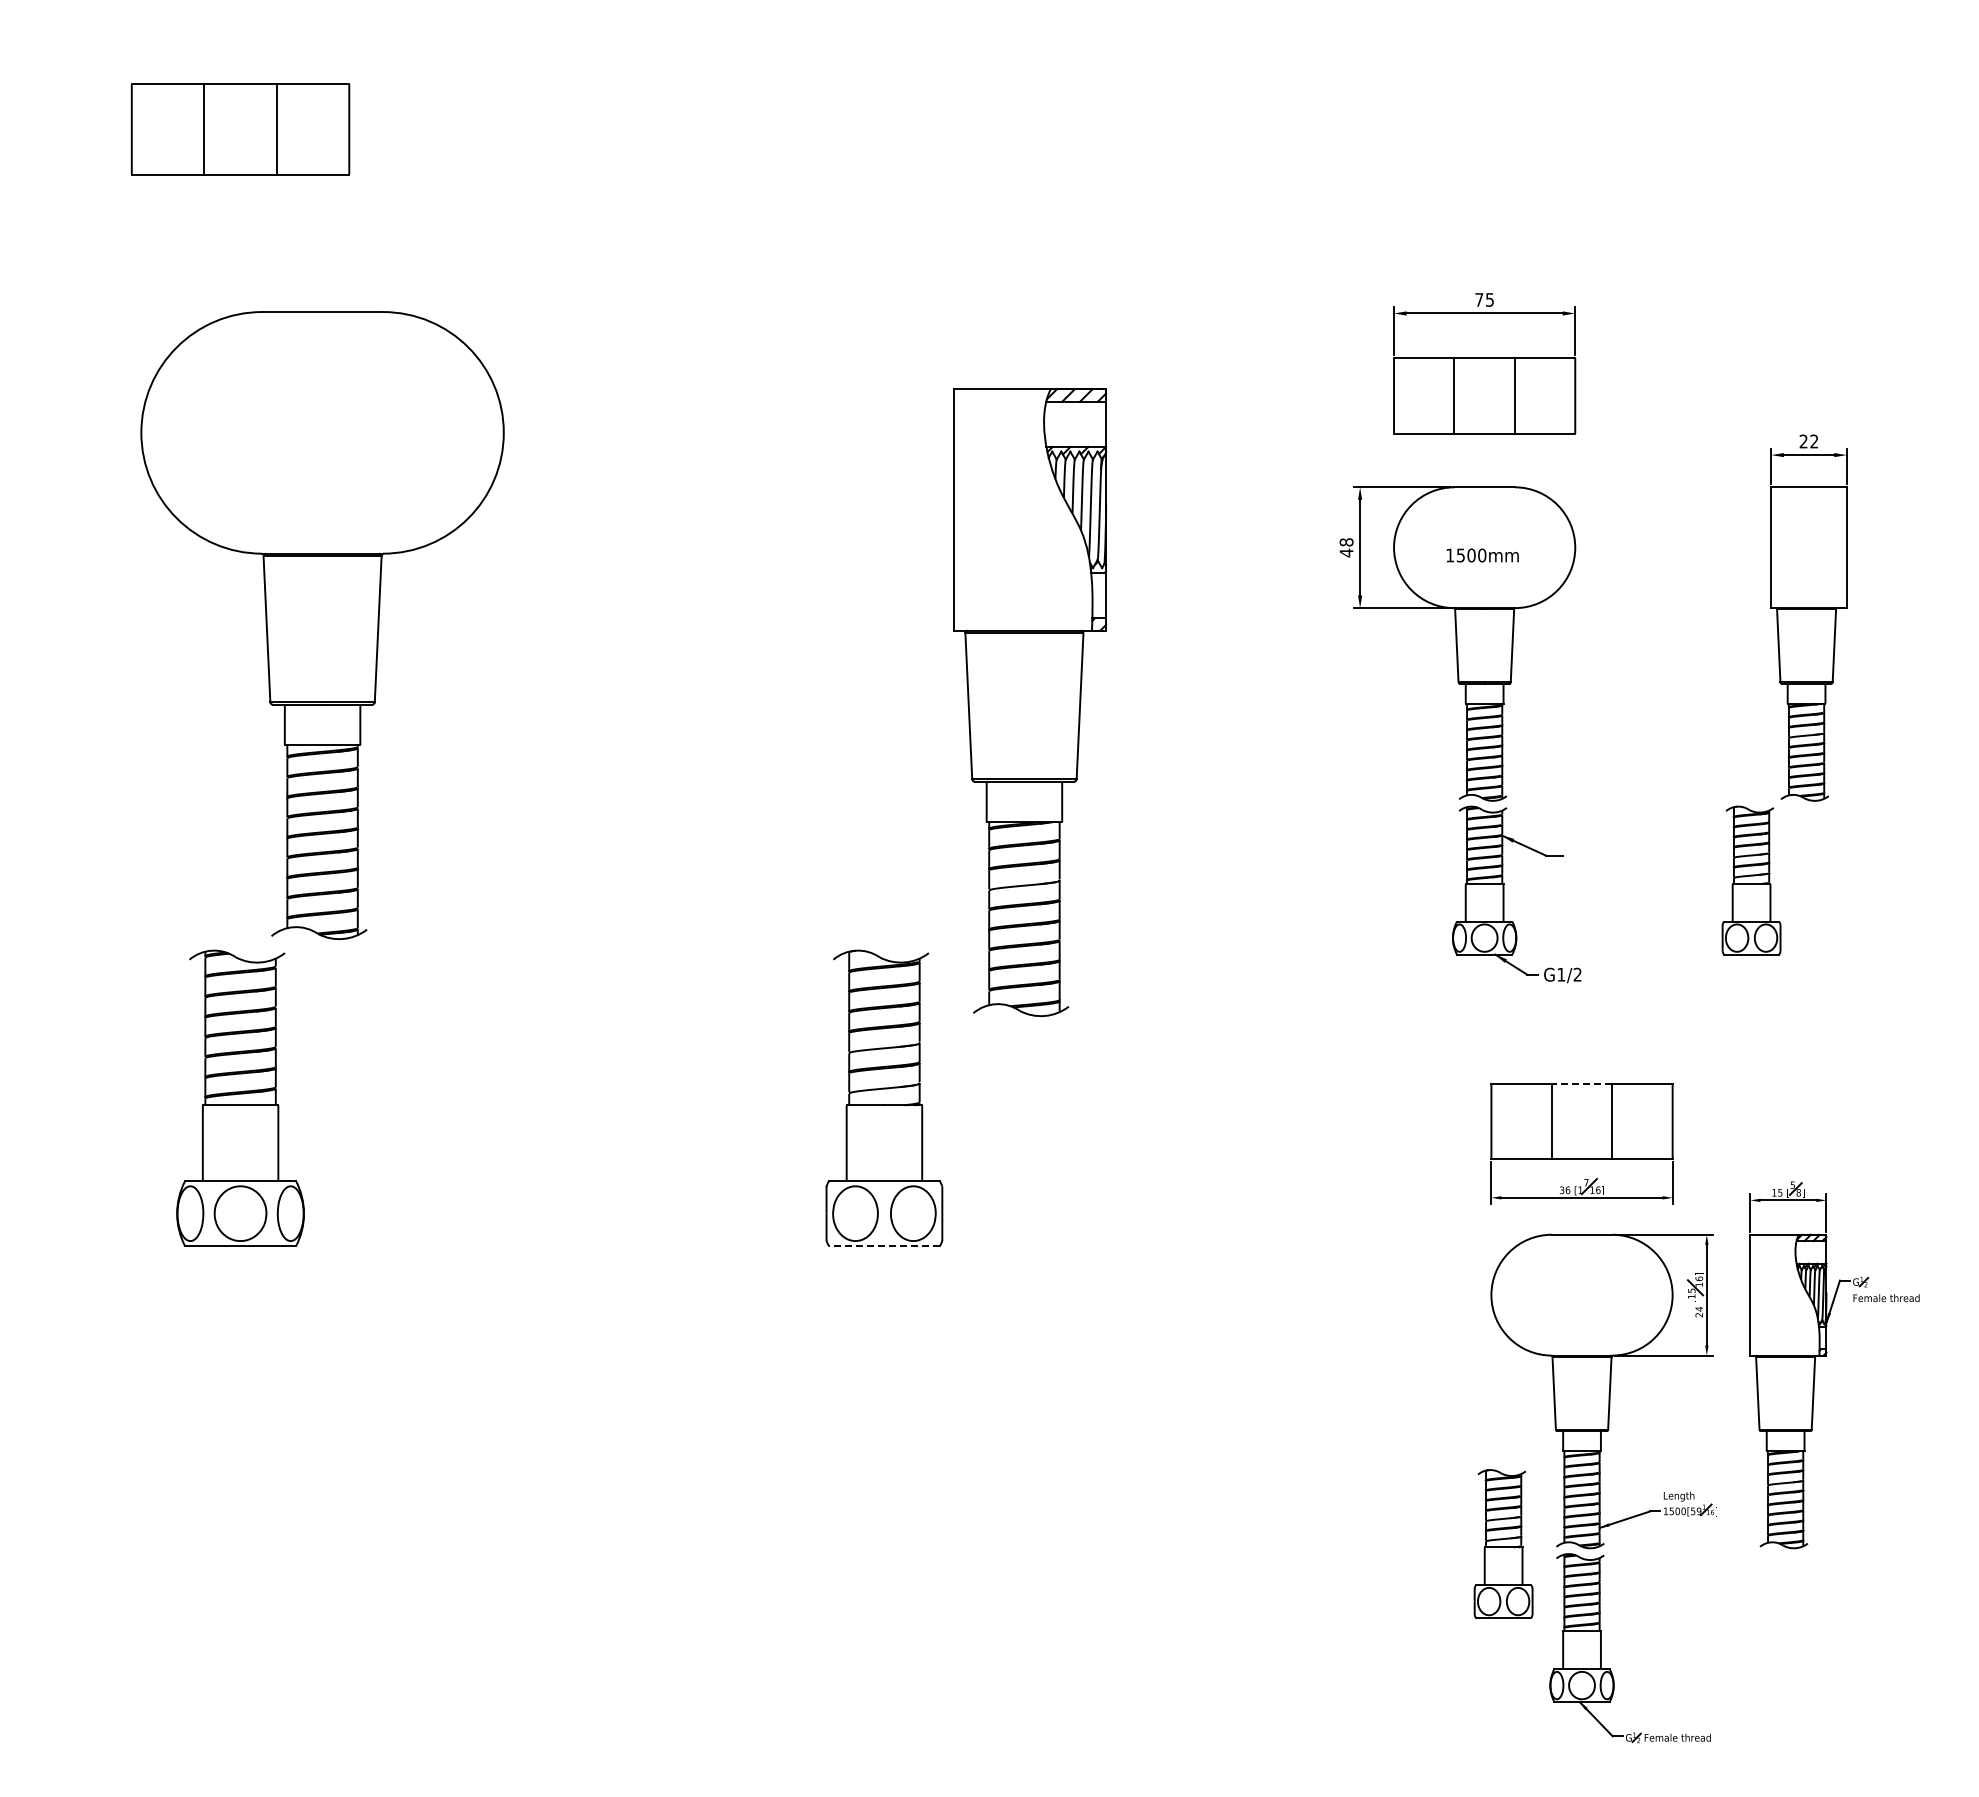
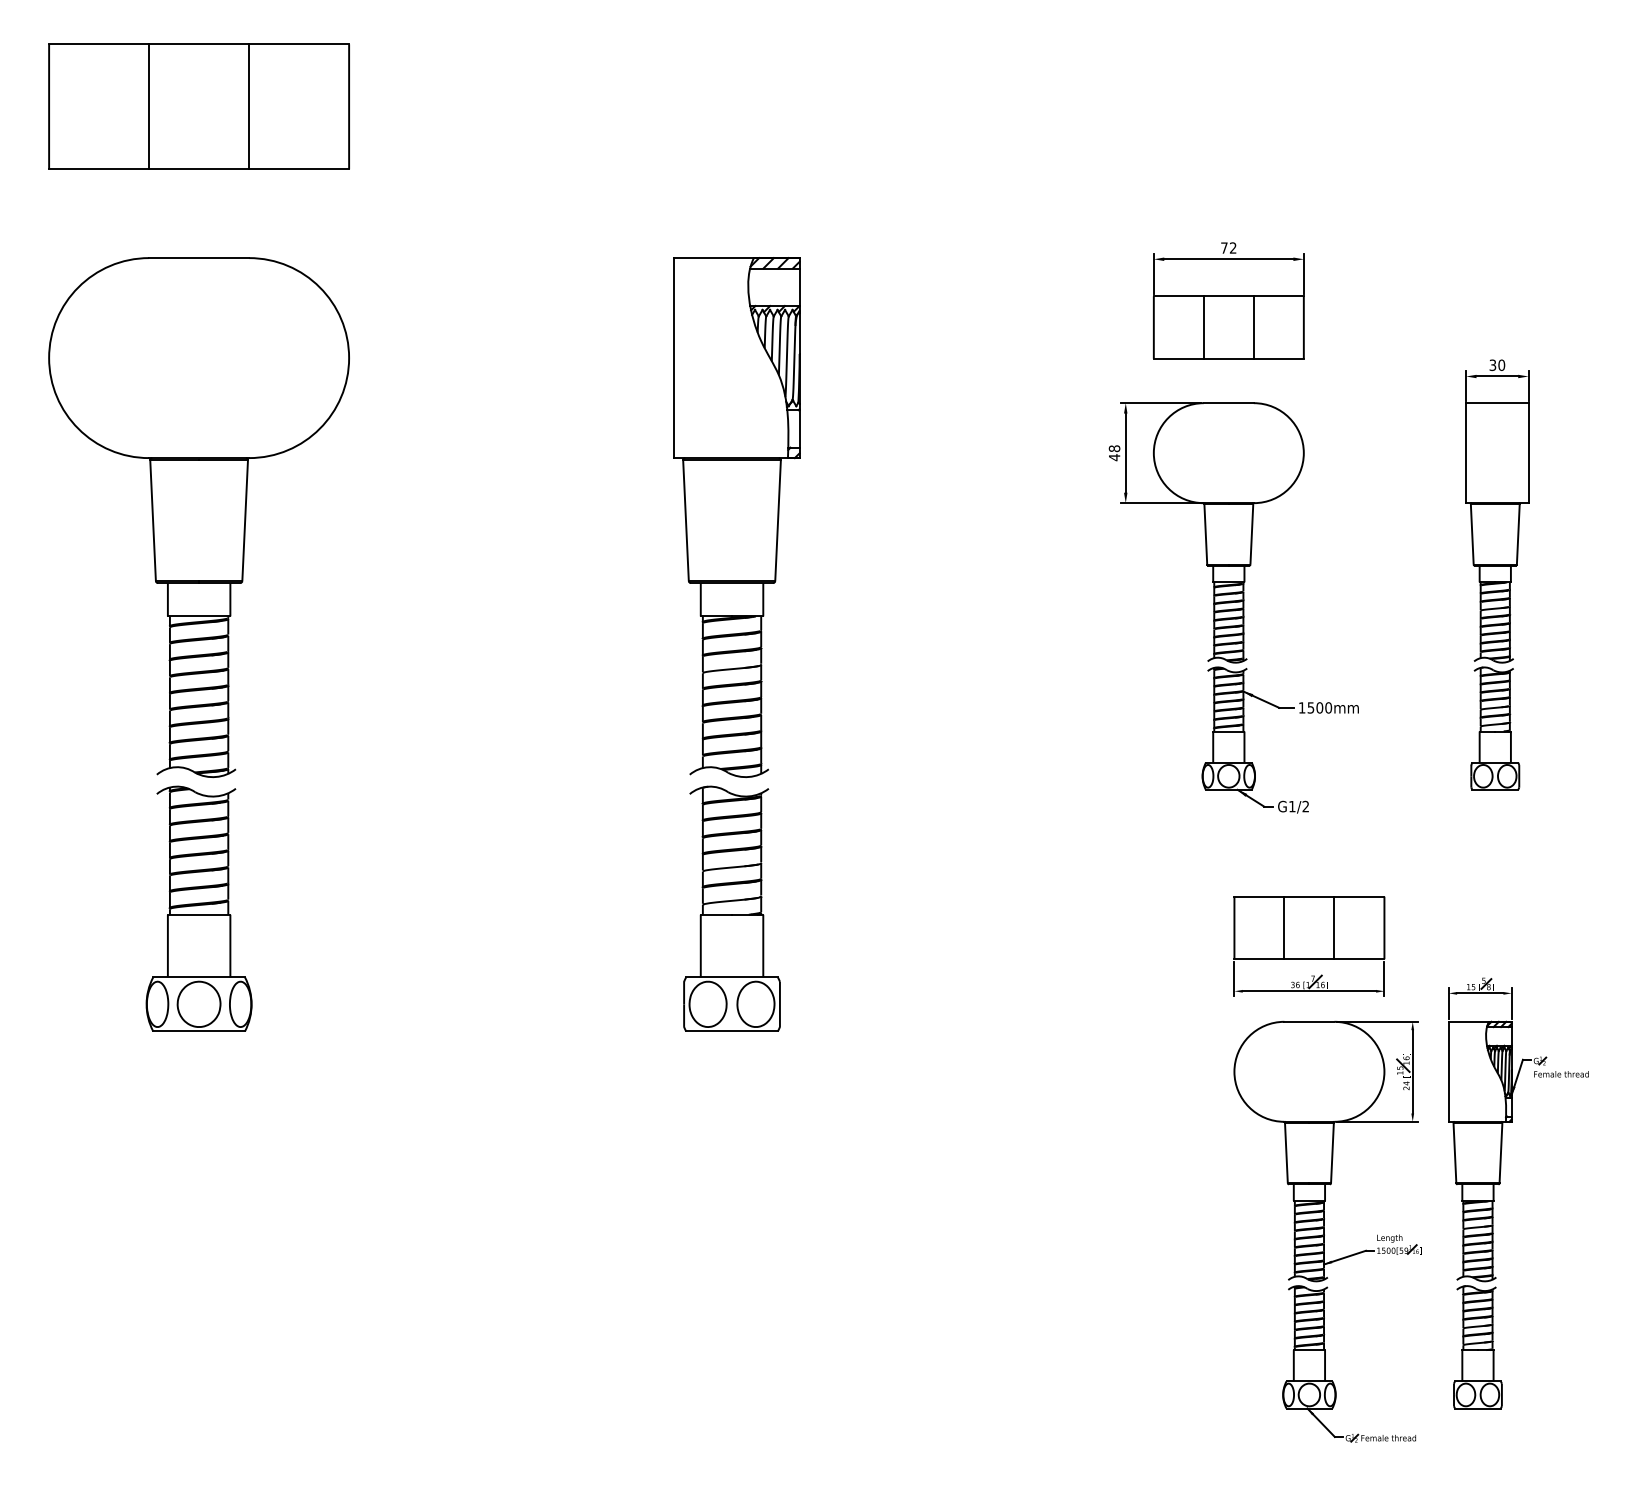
part: (240, 129) -> (199, 106), size x1.67
text: (1489, 299) -> (1232, 247), 75 -> 72
text: (1808, 441) -> (1496, 365), 22 -> 30
text: (1482, 555) -> (1328, 707), moved
part: (322, 625) -> (199, 517), moved
part: (1030, 702) -> (737, 517), moved
part: (1751, 880) -> (1495, 728), moved
line: (1581, 1083) -> (1308, 896), dashed -> solid
line: (883, 1246) -> (731, 1031), dashed -> solid
part: (1503, 1543) -> (1477, 1346), moved

